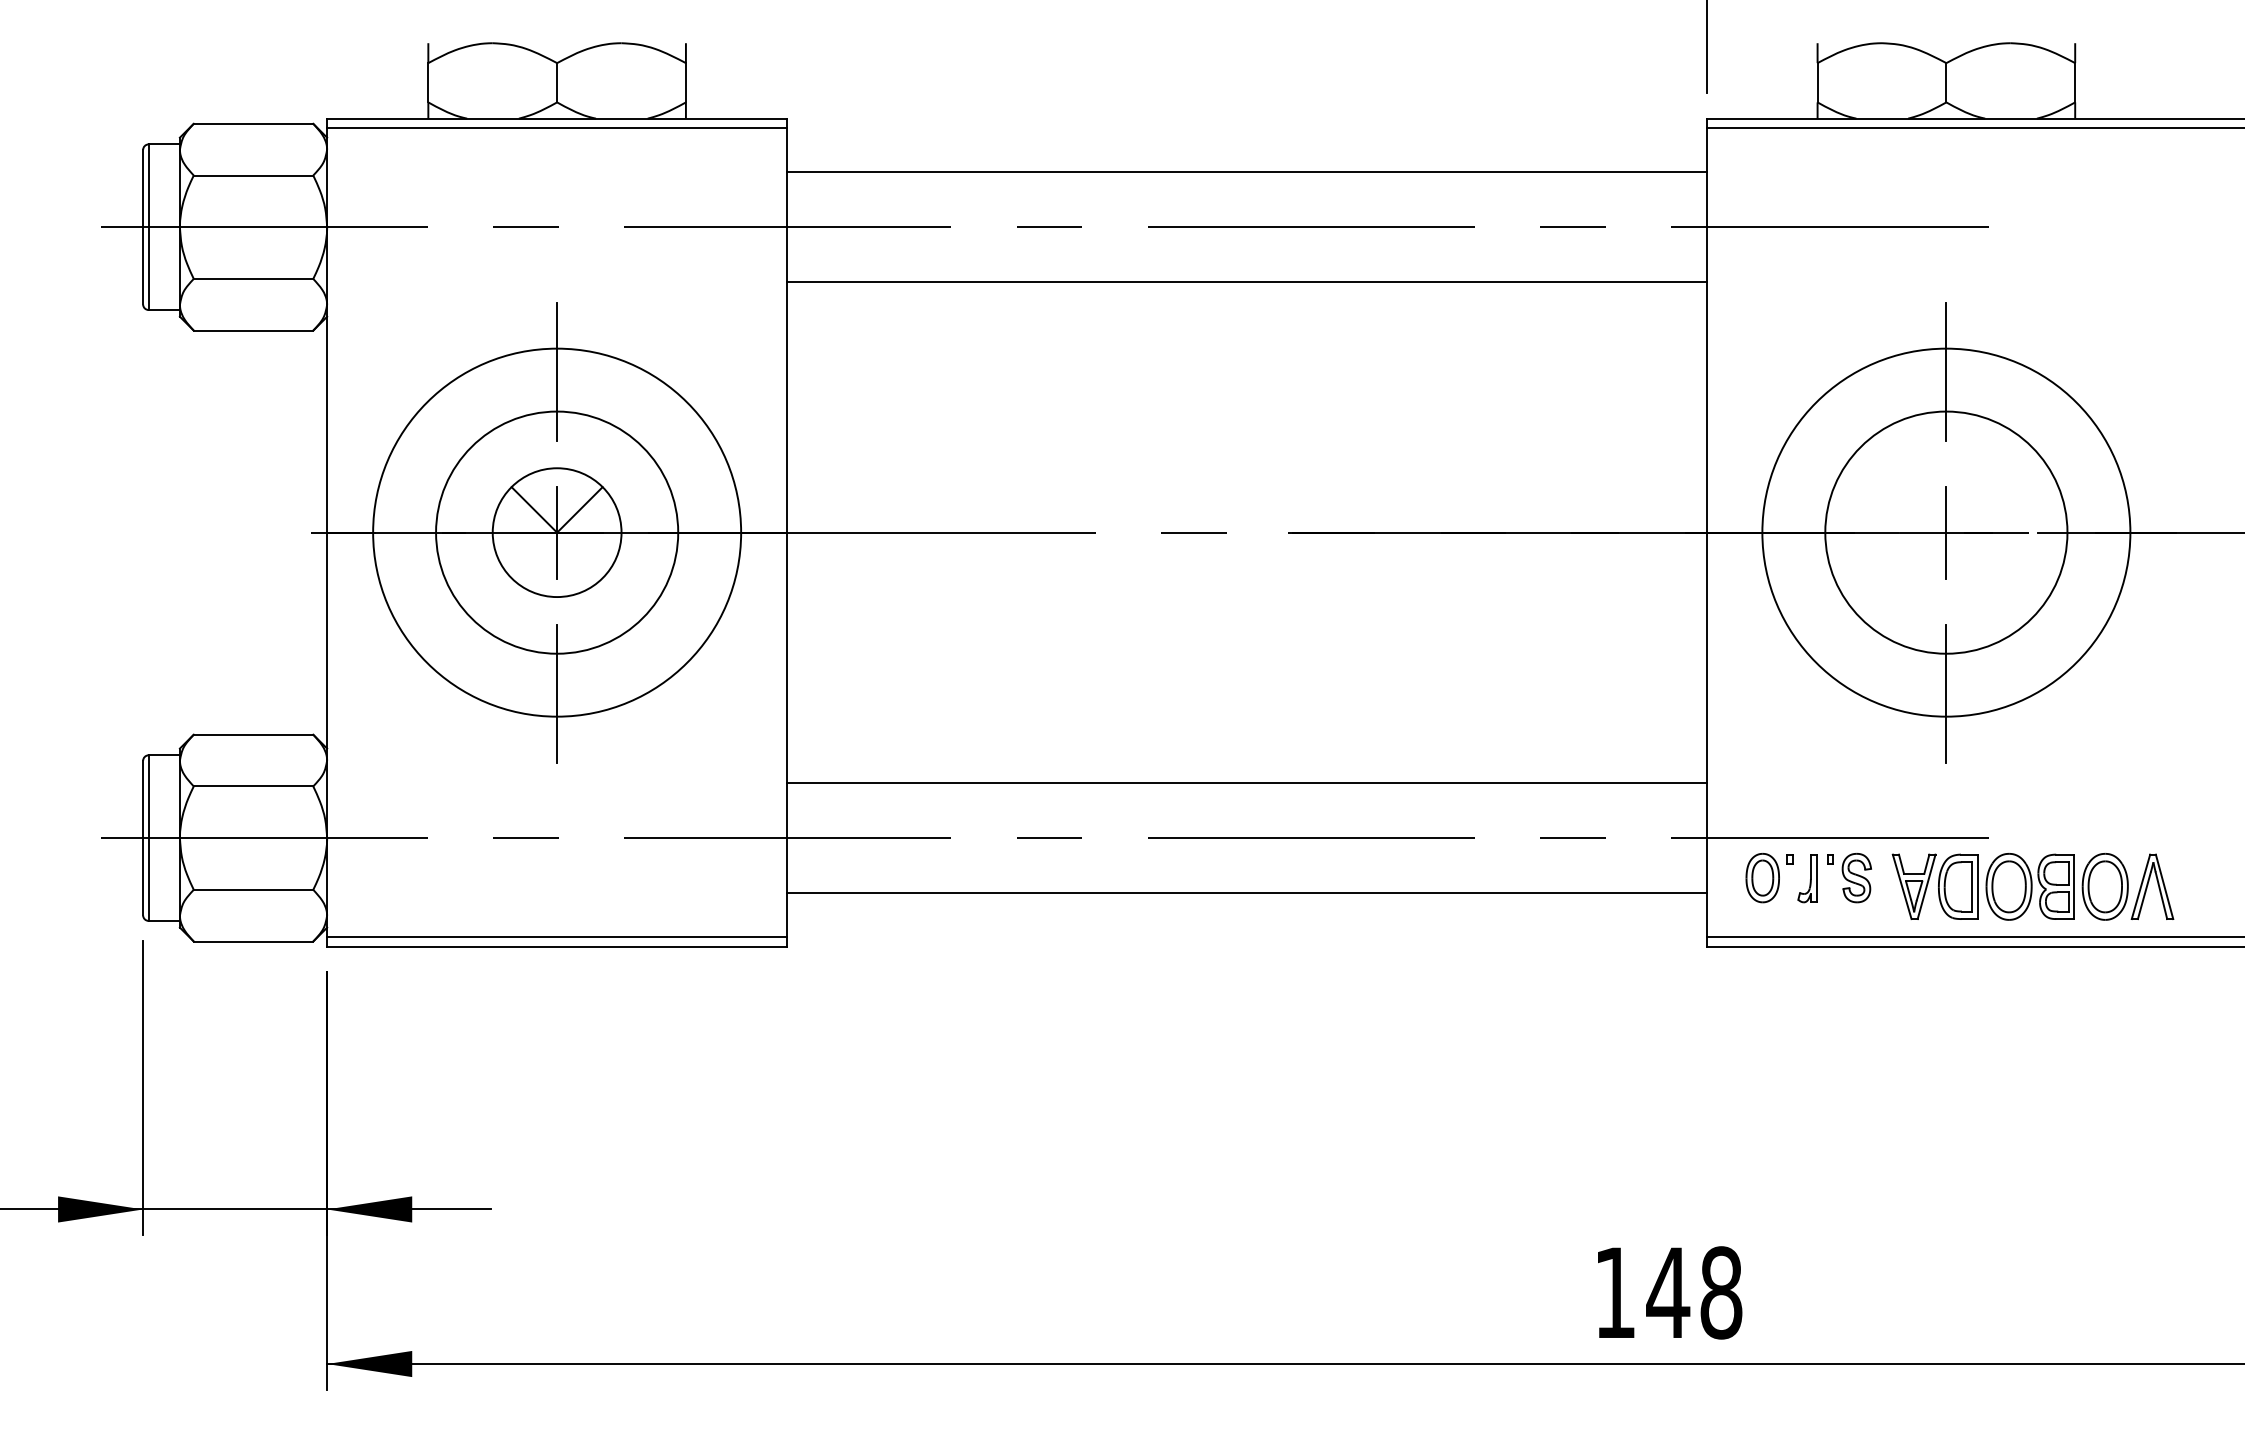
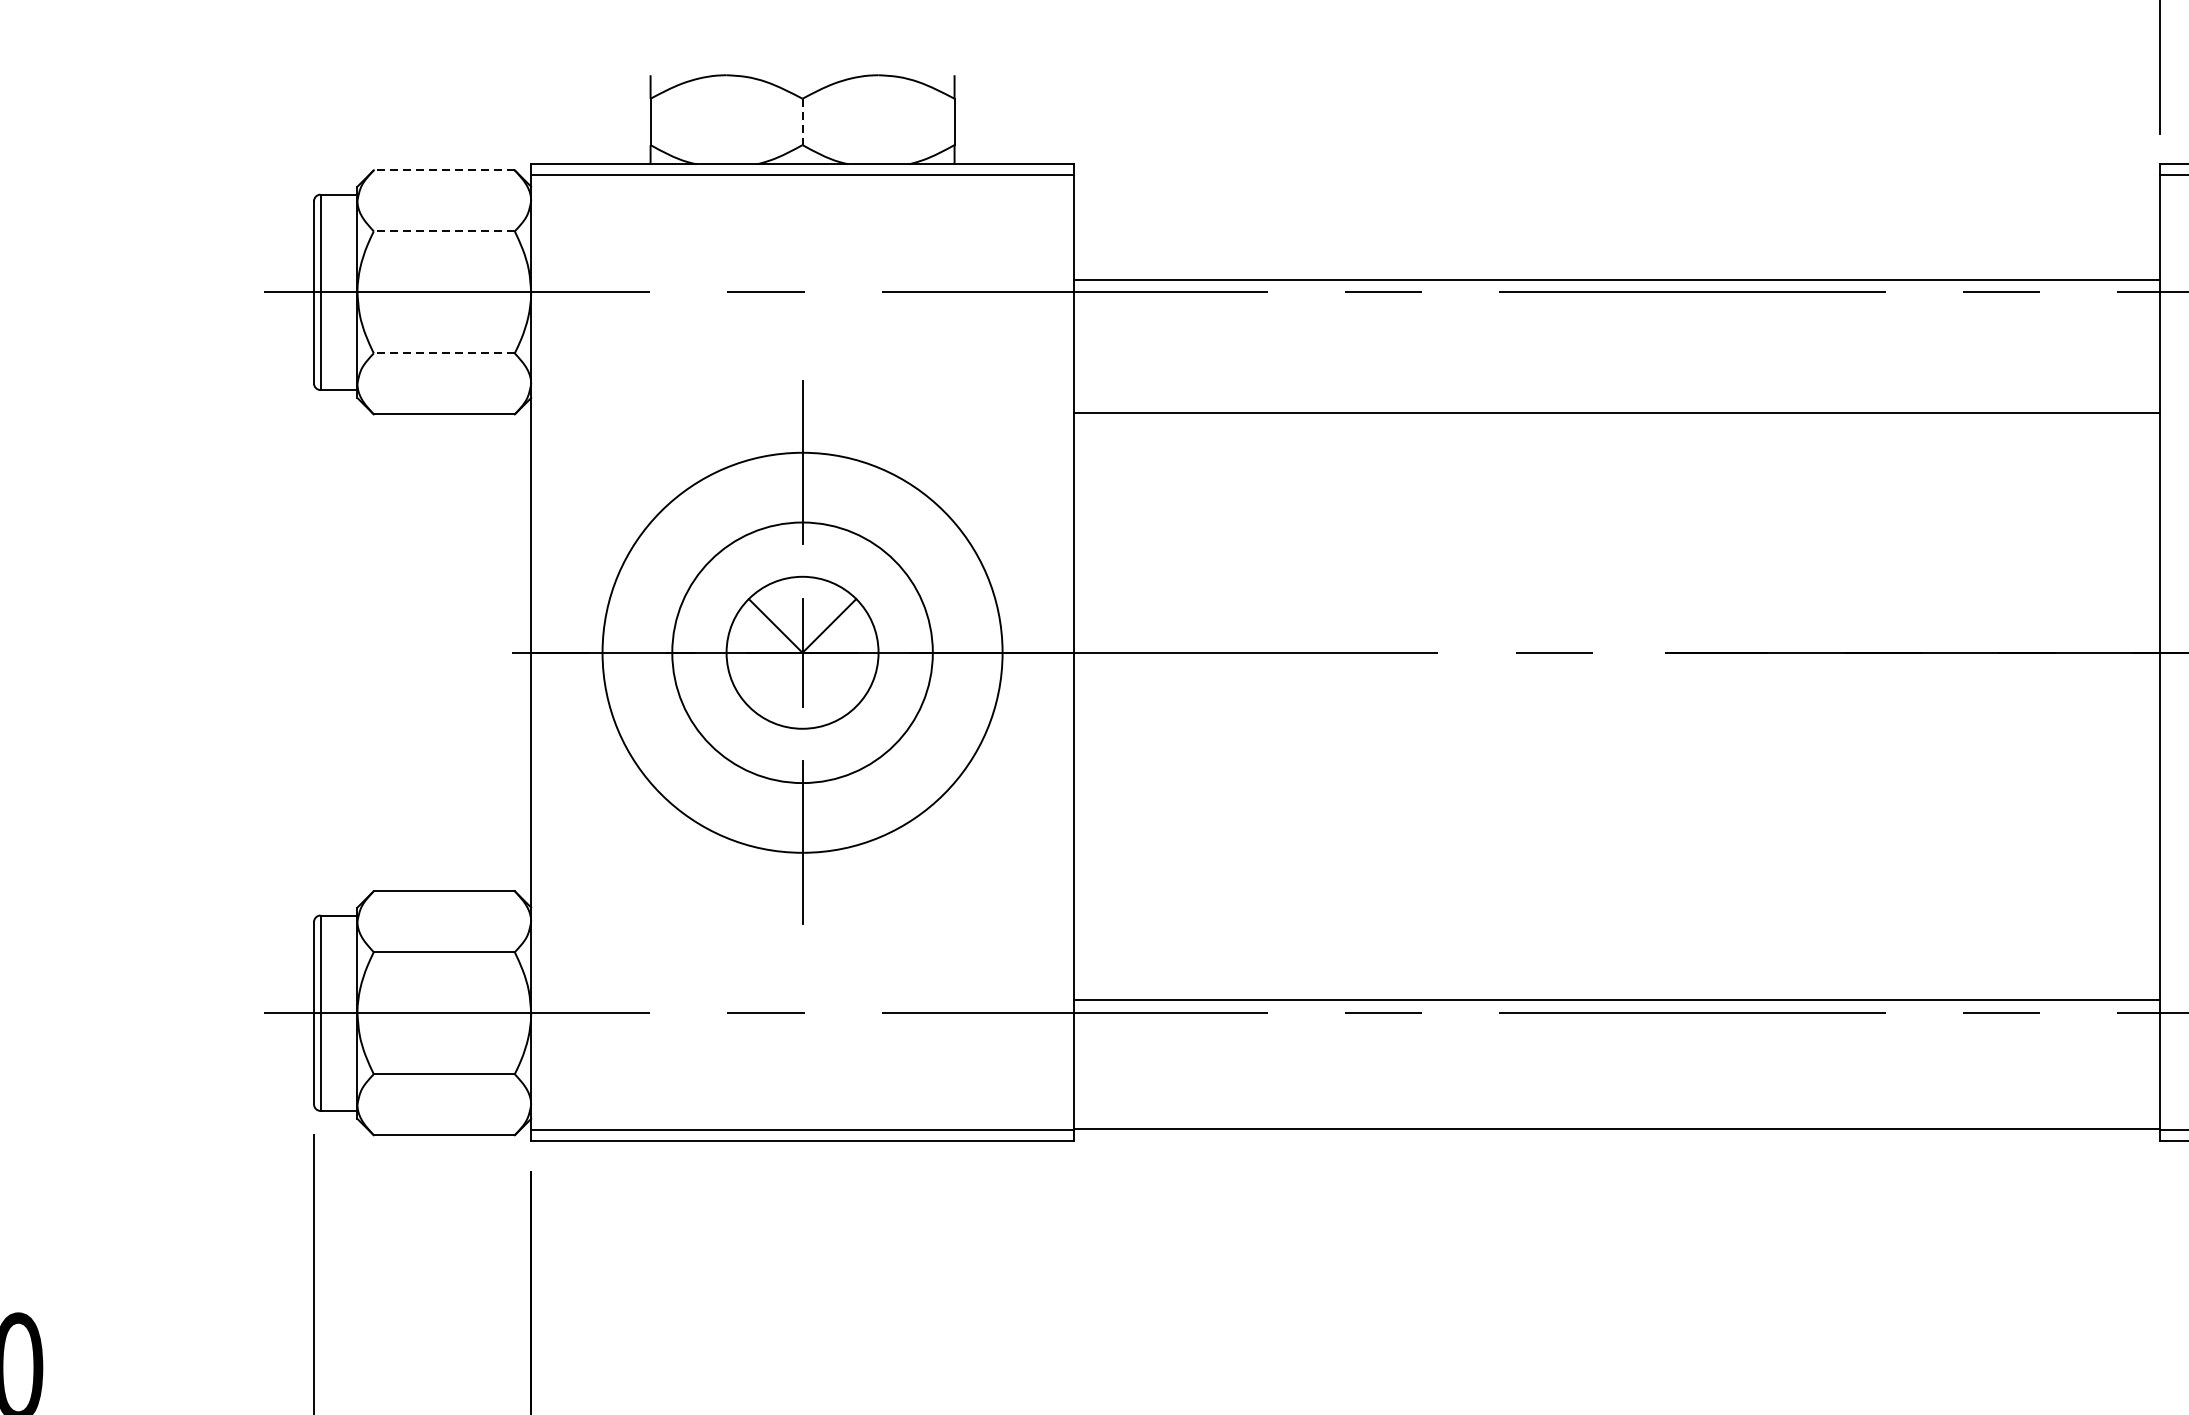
line: (557, 82) -> (802, 121), solid -> dashed
line: (253, 123) -> (444, 169), solid -> dashed
line: (1247, 172) -> (1617, 280), moved
line: (253, 175) -> (444, 231), solid -> dashed
line: (253, 278) -> (444, 352), solid -> dashed
line: (1247, 282) -> (1617, 413), moved
circle: (557, 532) -> (802, 652), size x0.6
circle: (557, 532) -> (802, 652), size x1.4
line: (1247, 782) -> (1617, 999), moved
line: (1247, 893) -> (1617, 1129), moved

